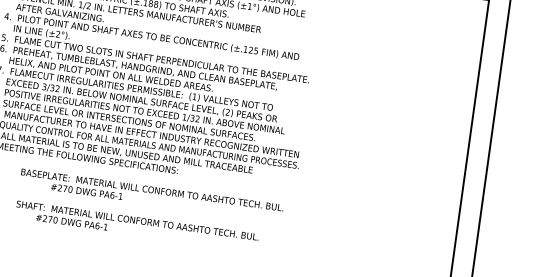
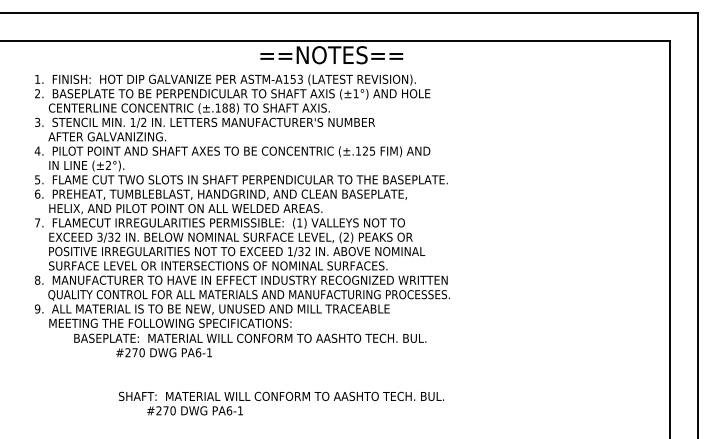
text: (151, 195) -> (250, 345), moved
text: (137, 225) -> (281, 403), moved

